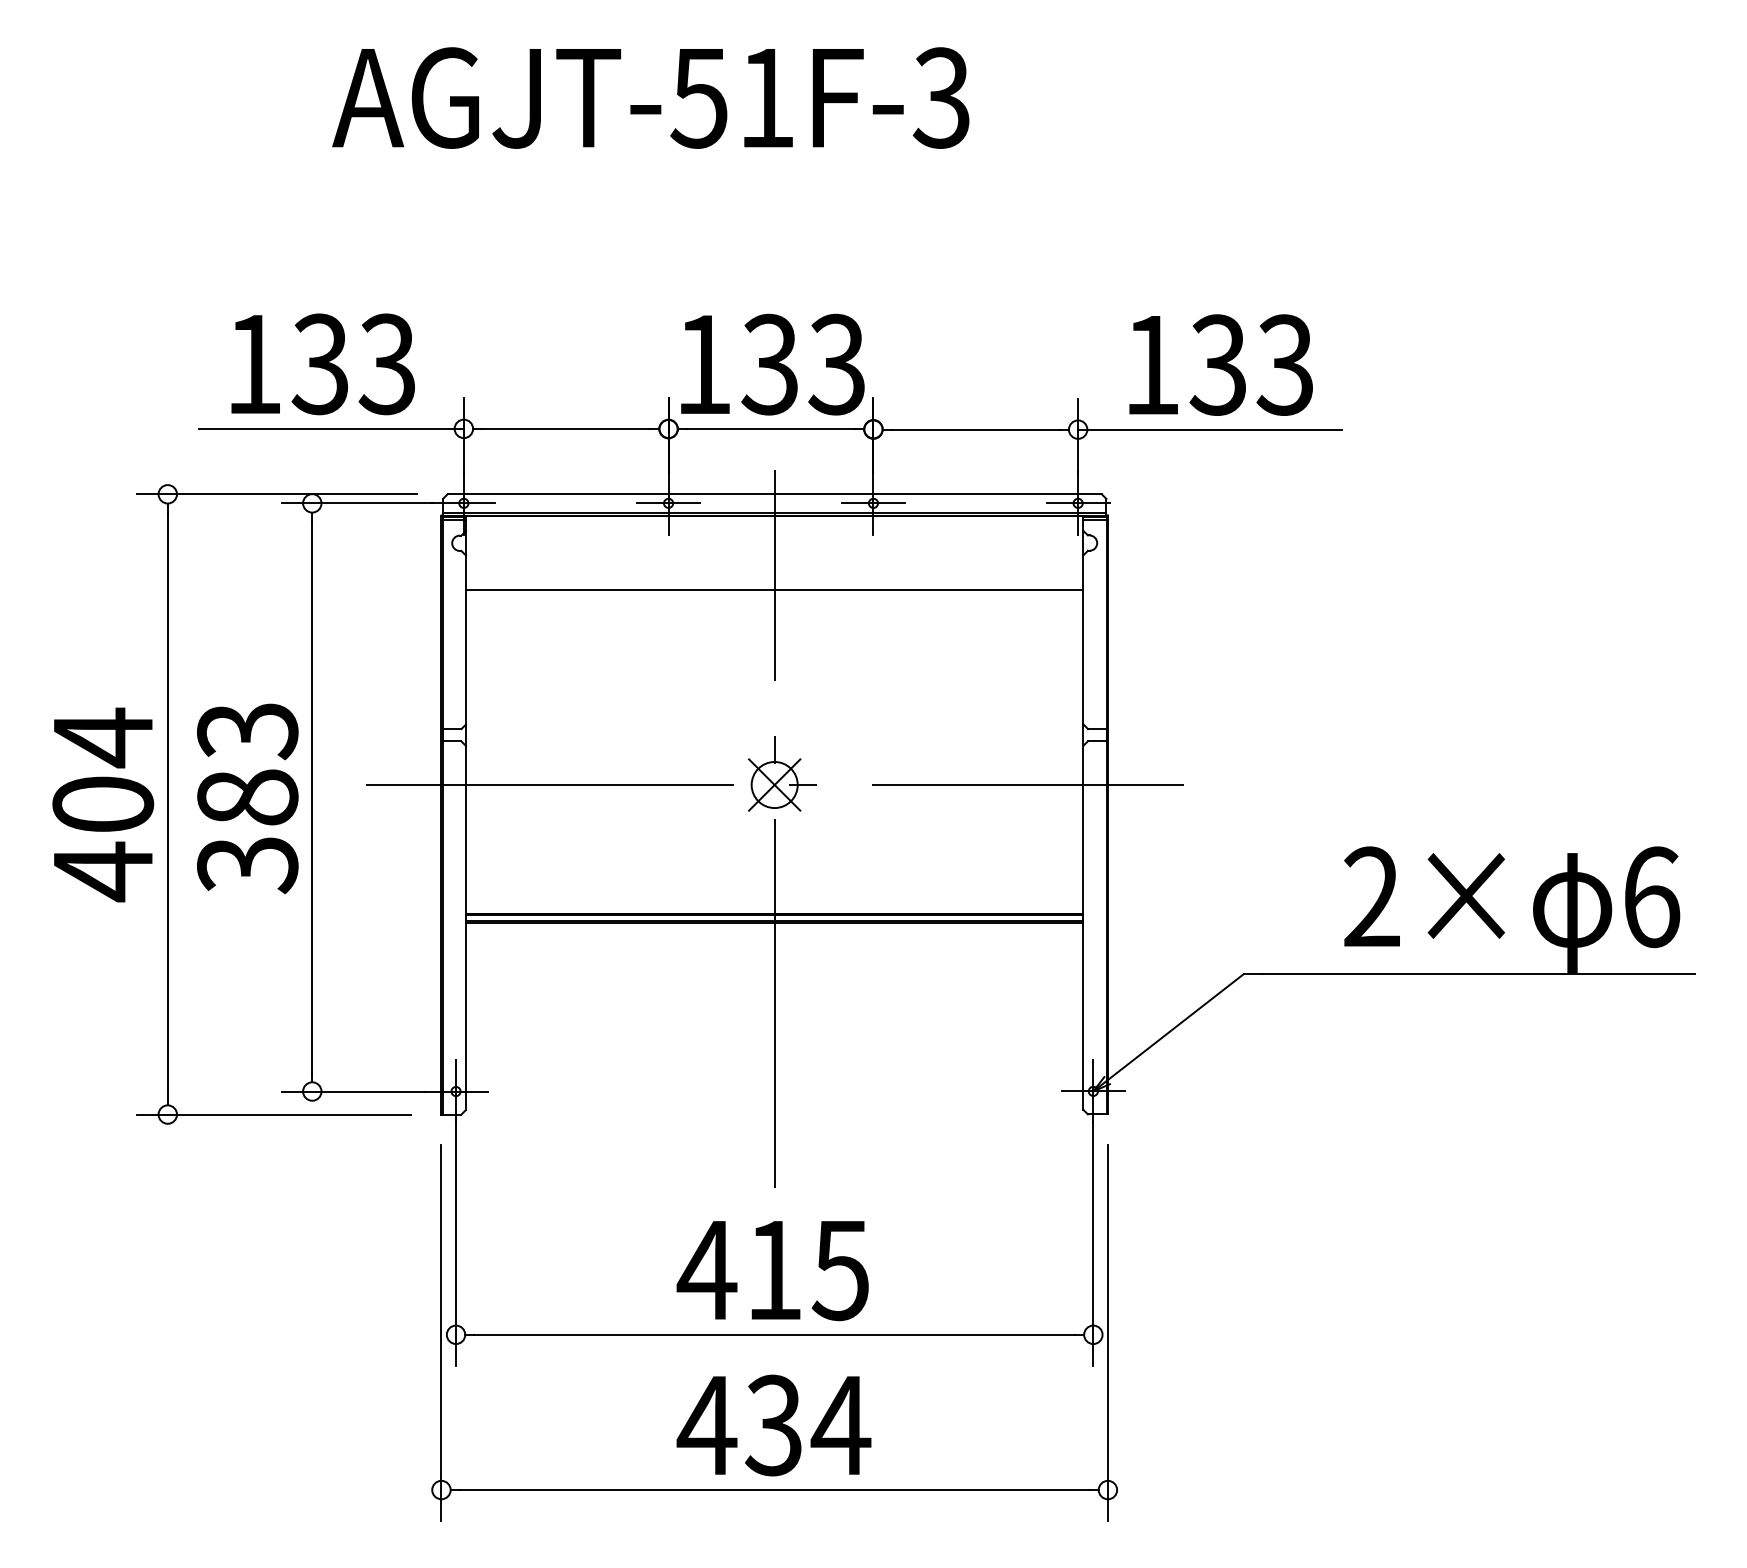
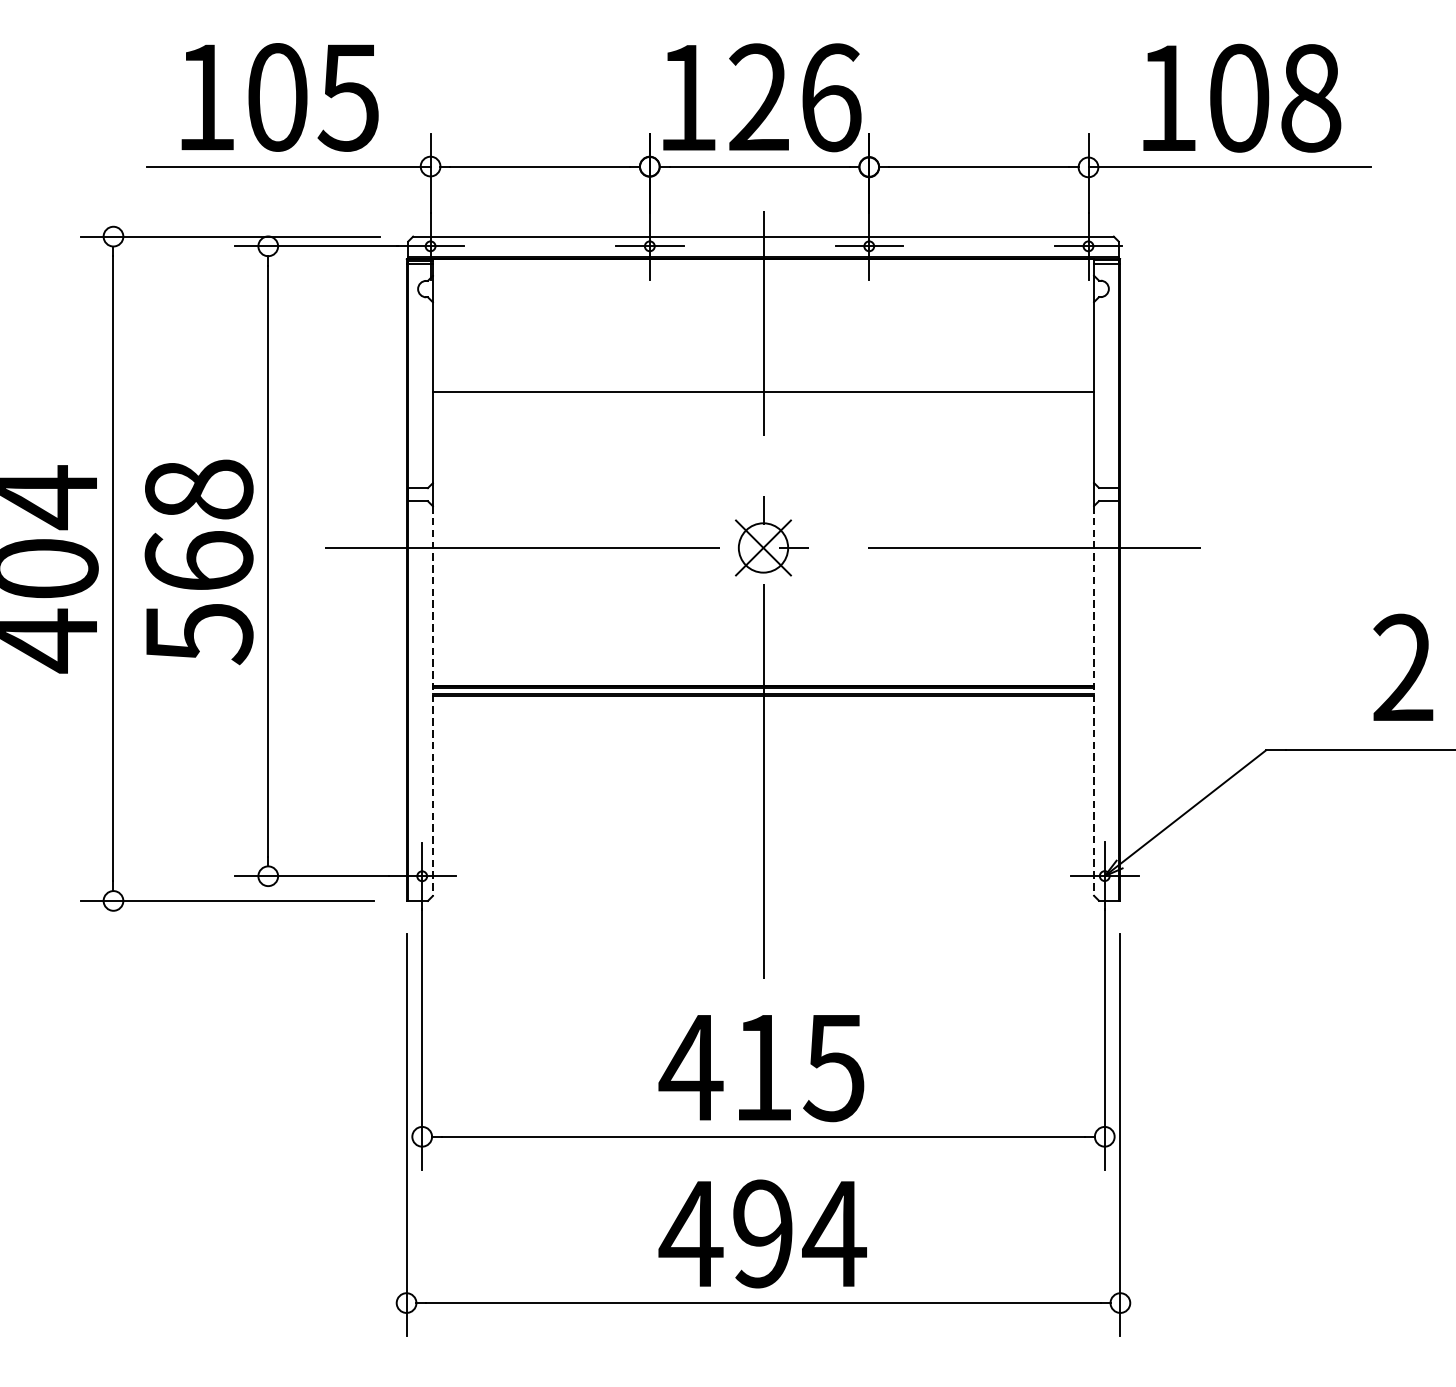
text: (353, 364) -> (312, 97), 133 -> 105
text: (803, 364) -> (794, 97), 133 -> 126
text: (1251, 364) -> (1274, 97), 133 -> 108
line: (774, 589) -> (763, 392), moved
text: (247, 798) -> (198, 562), 383 -> 568
line: (466, 927) -> (433, 700), solid -> dashed
line: (1083, 927) -> (1094, 700), solid -> dashed
text: (773, 1425) -> (762, 1233), 434 -> 494

